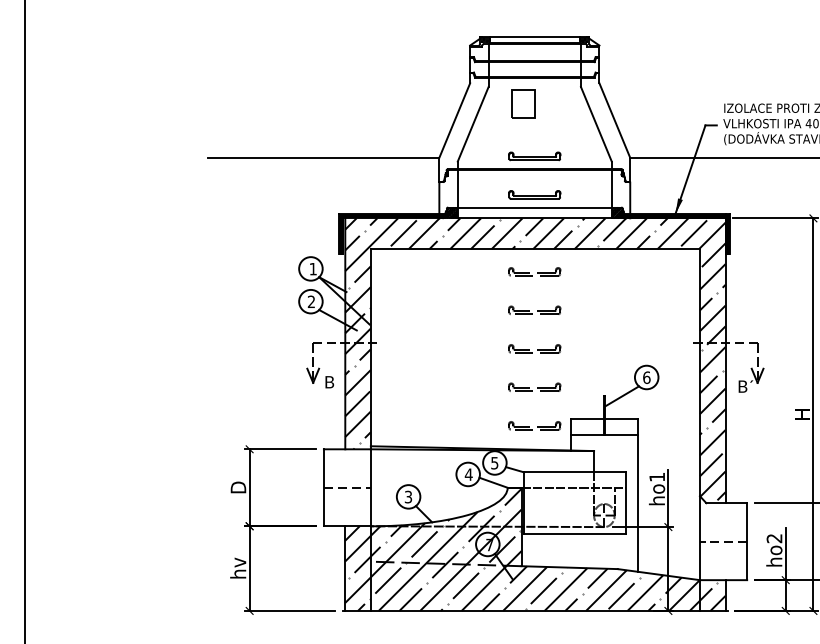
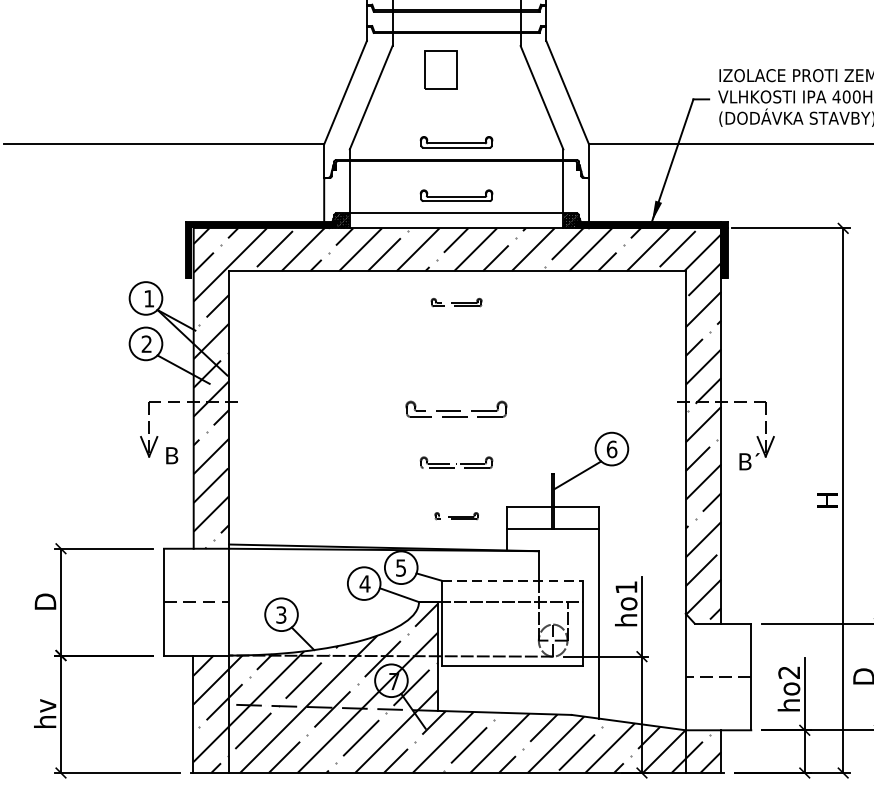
part: (534, 271) -> (456, 302), size x0.7
part: (534, 309) -> (456, 354), removed
part: (534, 348) -> (456, 408), size x1.4
part: (534, 425) -> (456, 515), size x0.6
line: (574, 472) -> (511, 580), solid -> dashed

